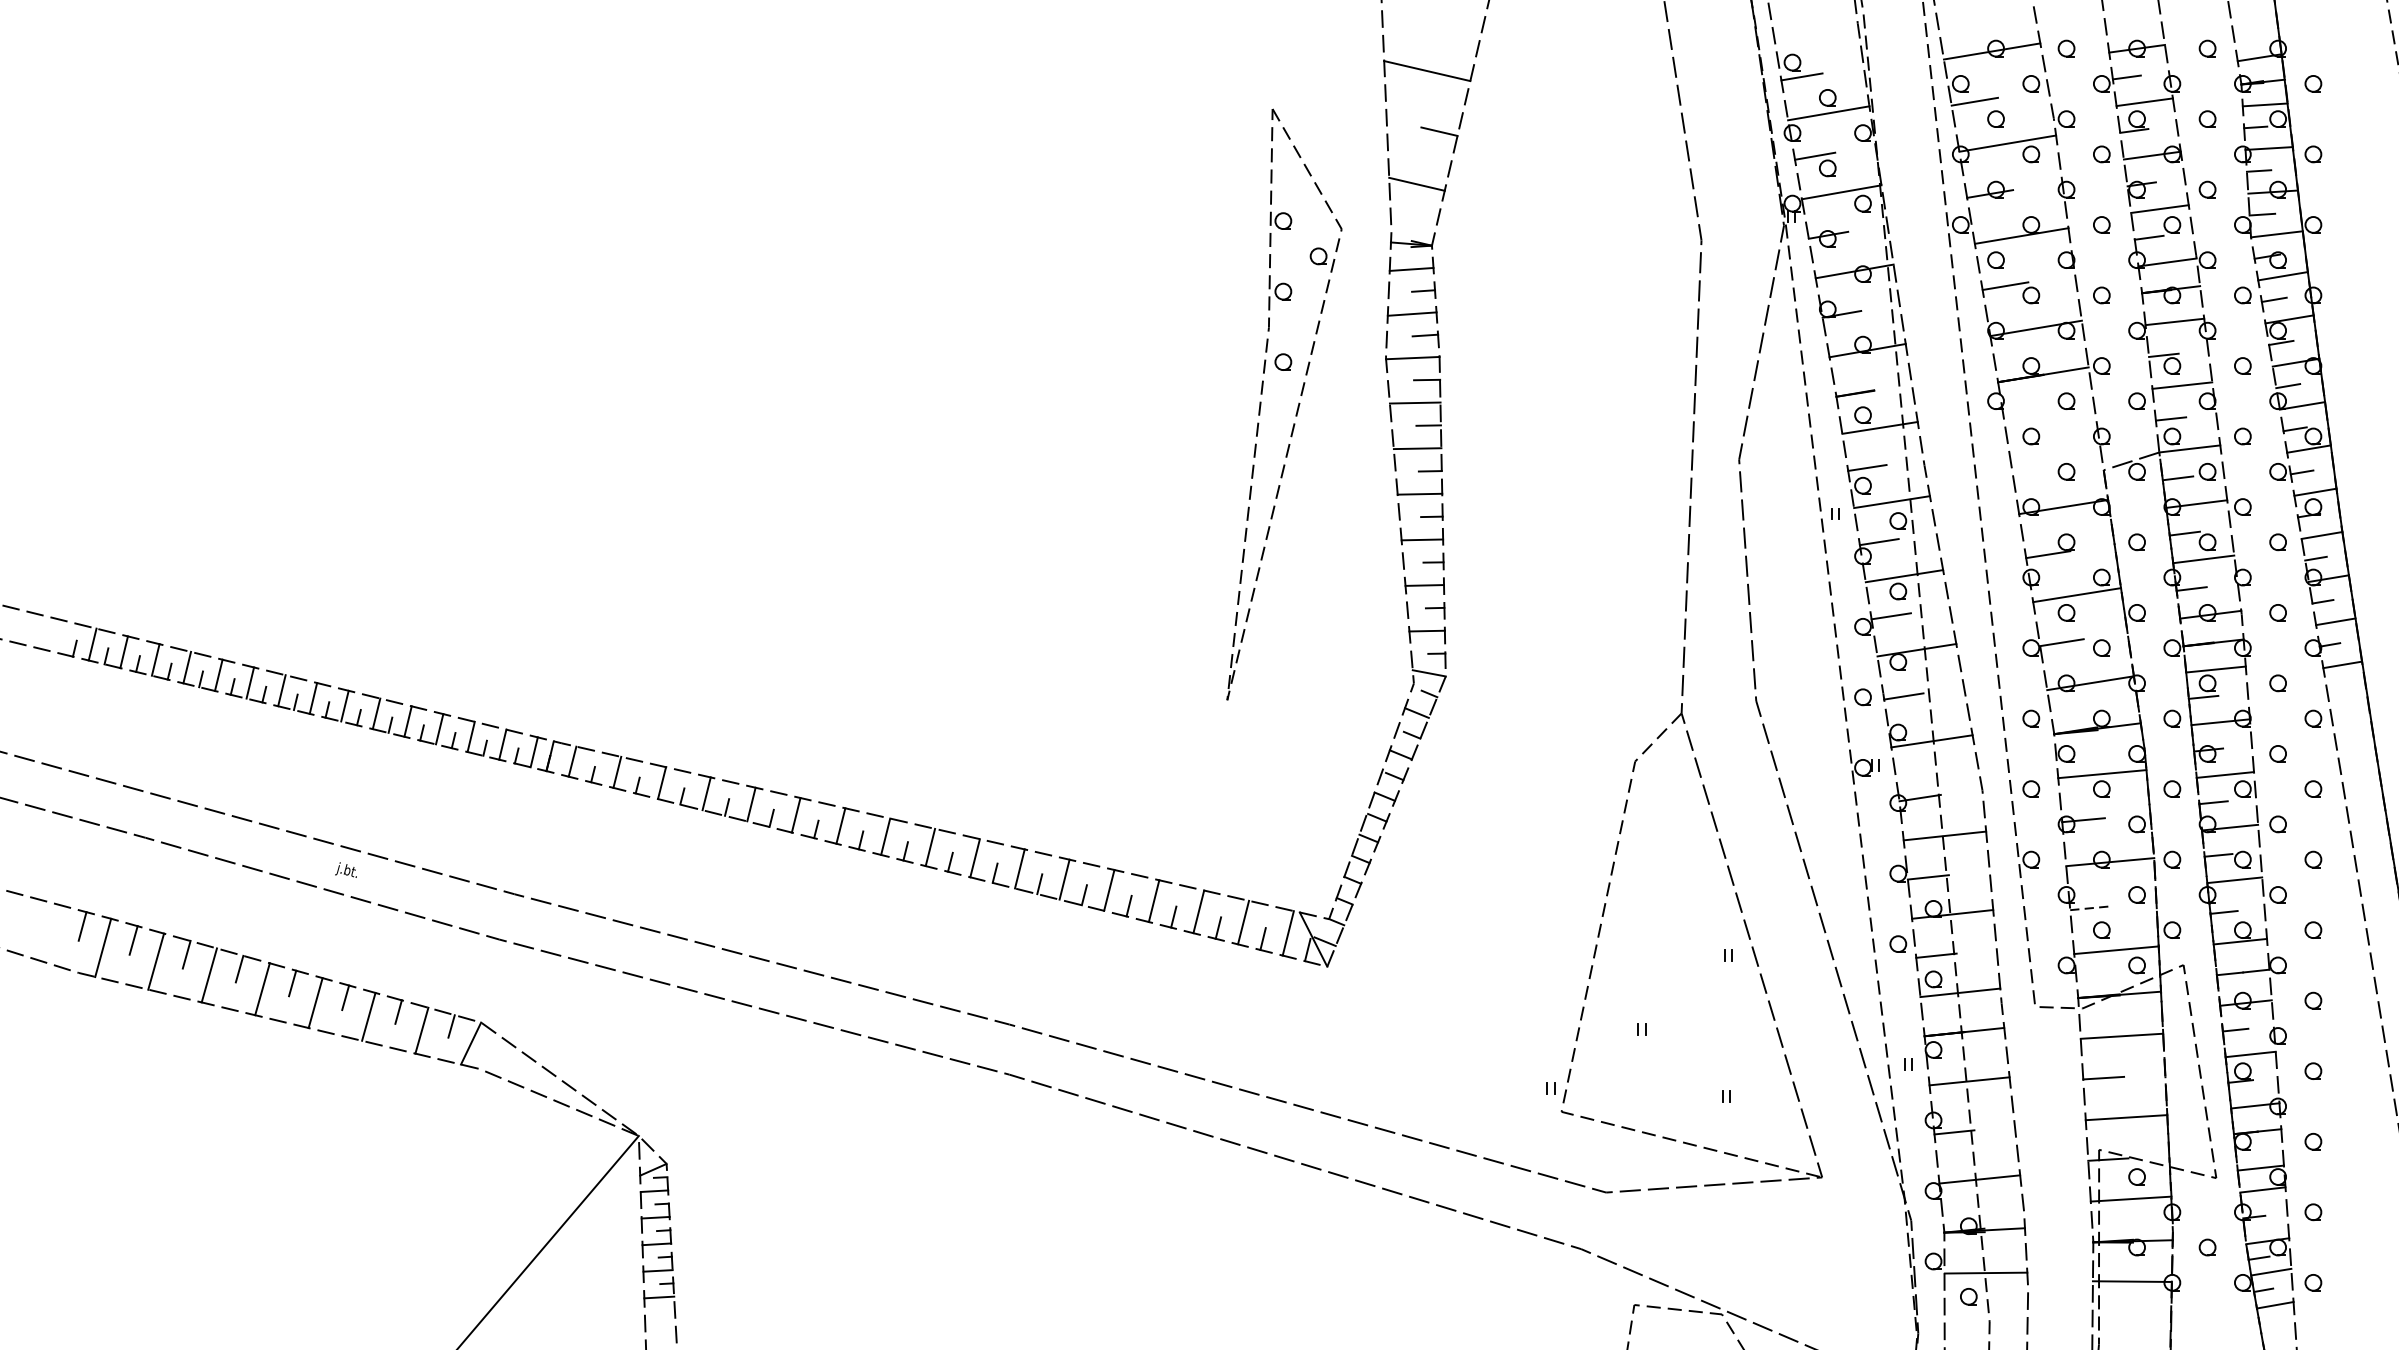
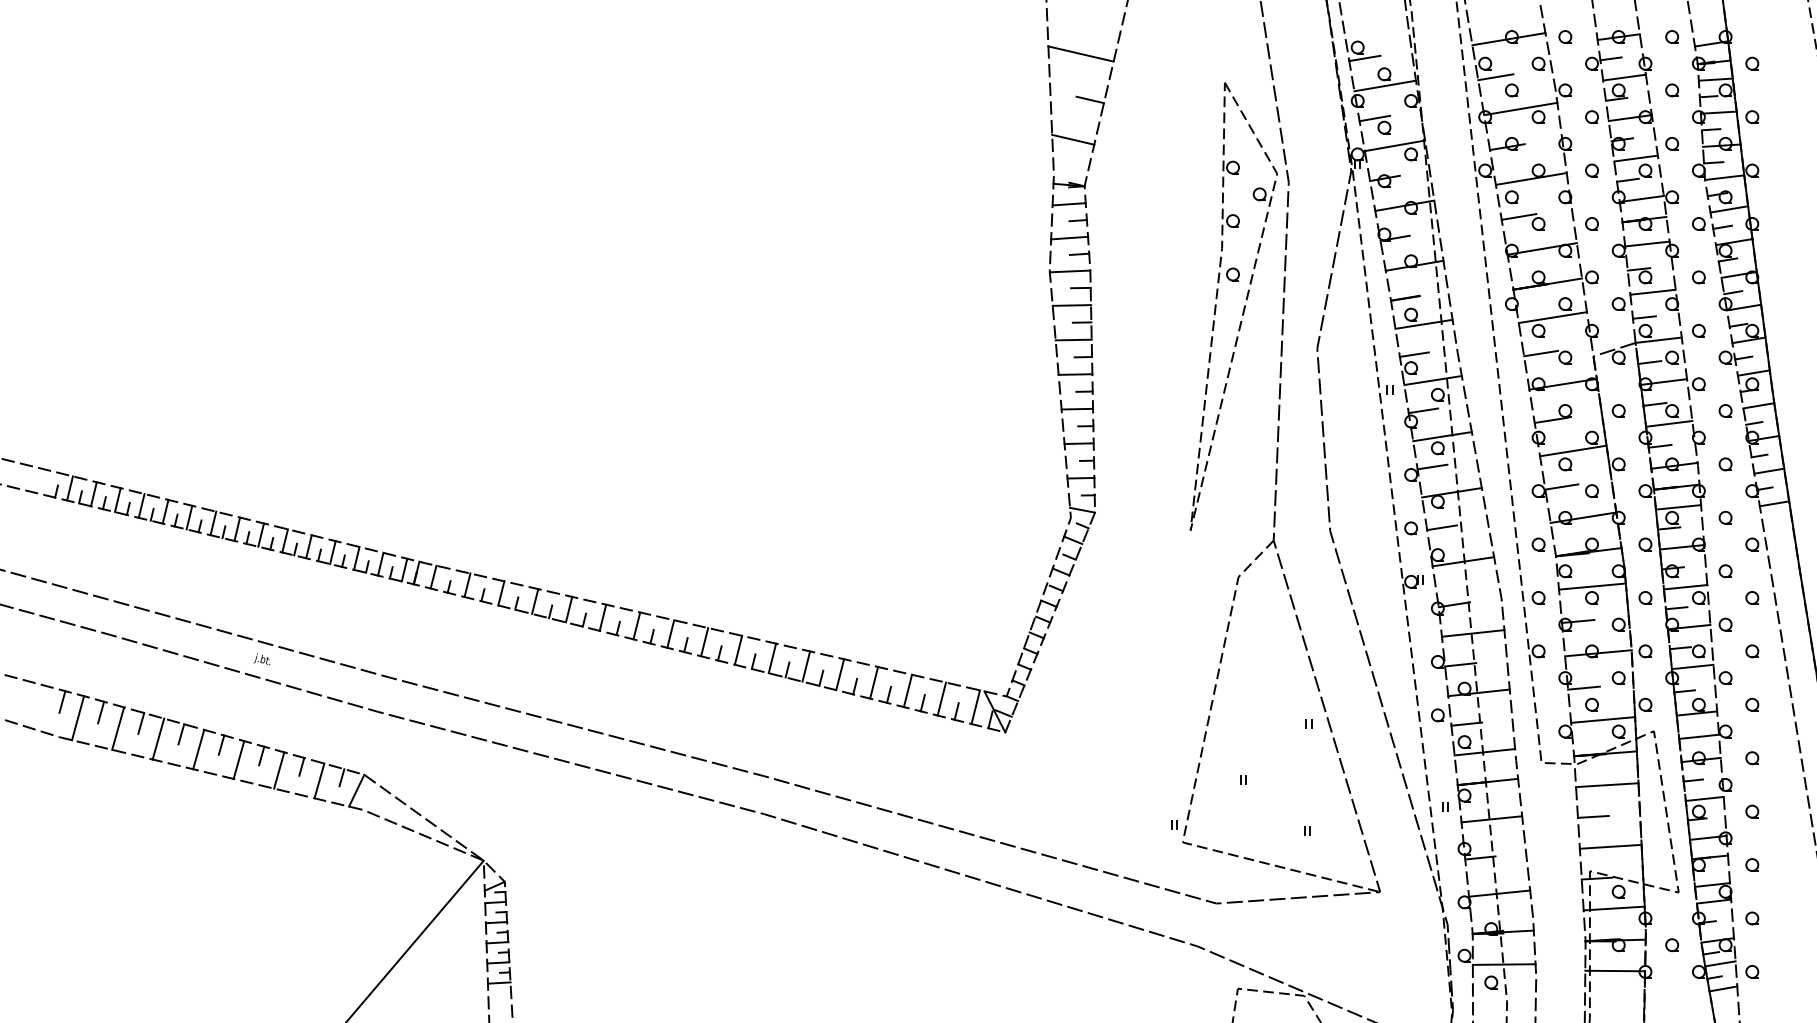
part: (1297, 405) -> (1243, 307), moved
line: (2049, 418) -> (1552, 317), added
line: (2035, 466) -> (1541, 353), added
line: (2091, 908) -> (1584, 688), dashed -> solid

